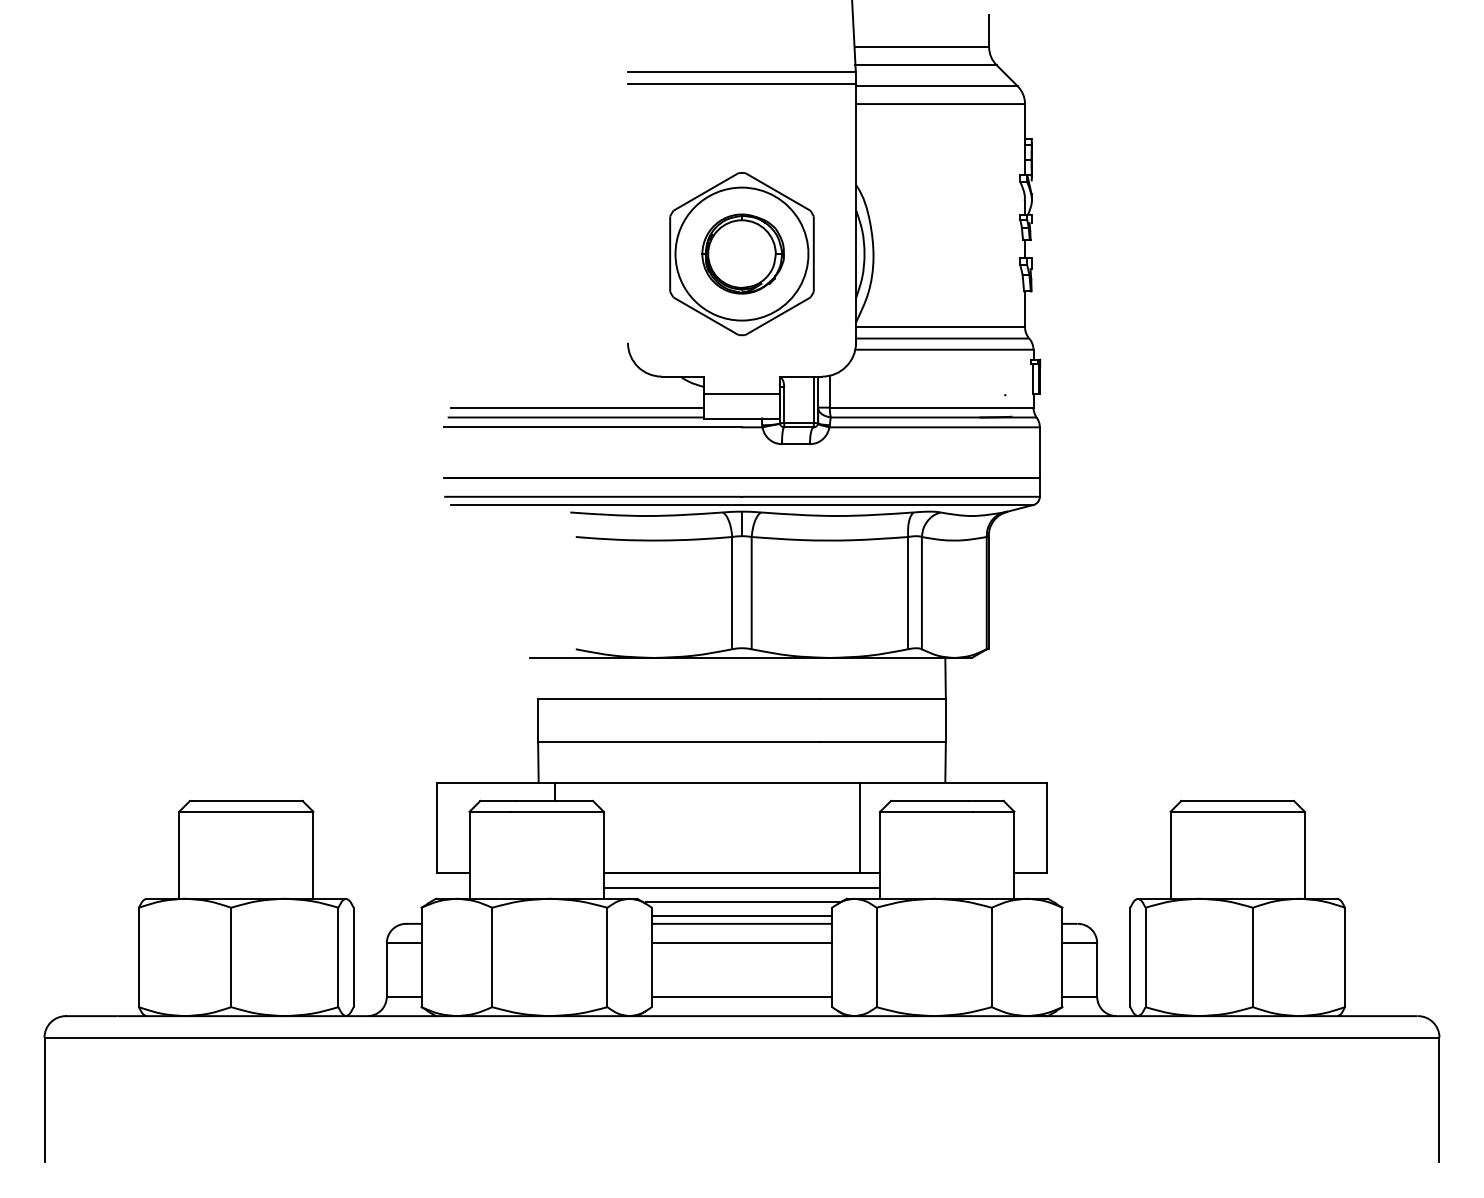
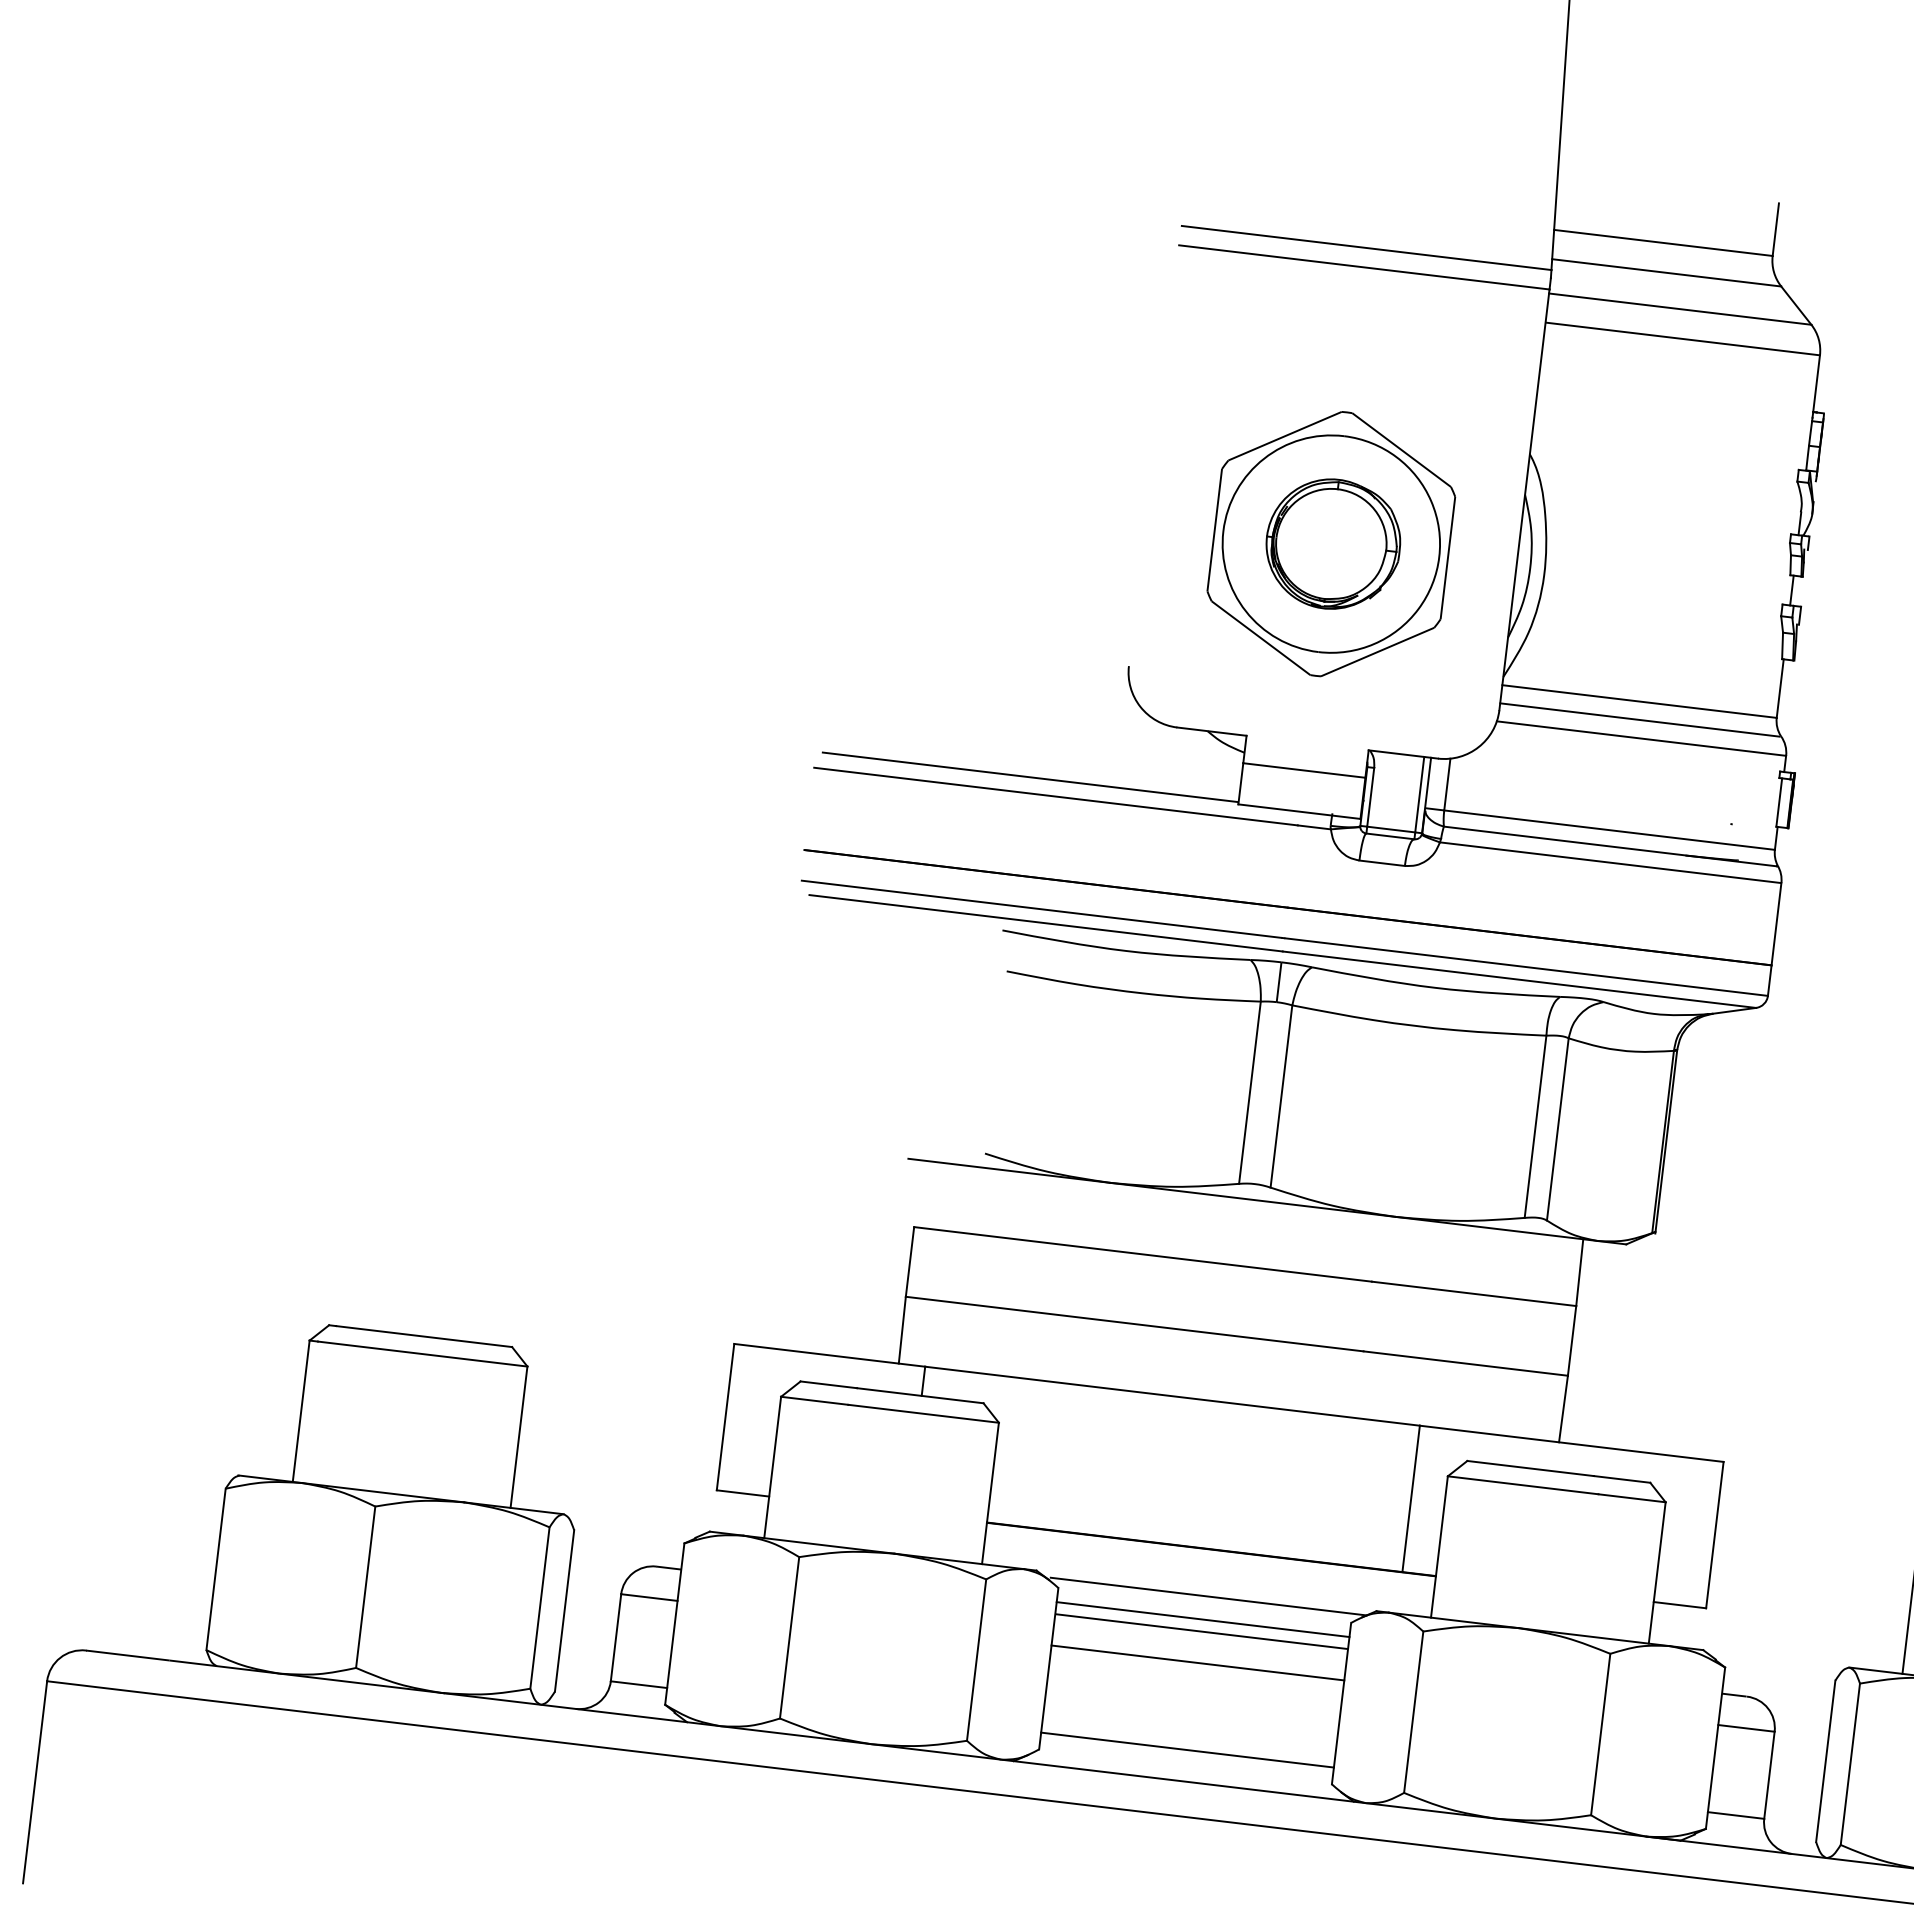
line: (577, 407) -> (1034, 761), removed
line: (741, 887) -> (1207, 1572), removed

